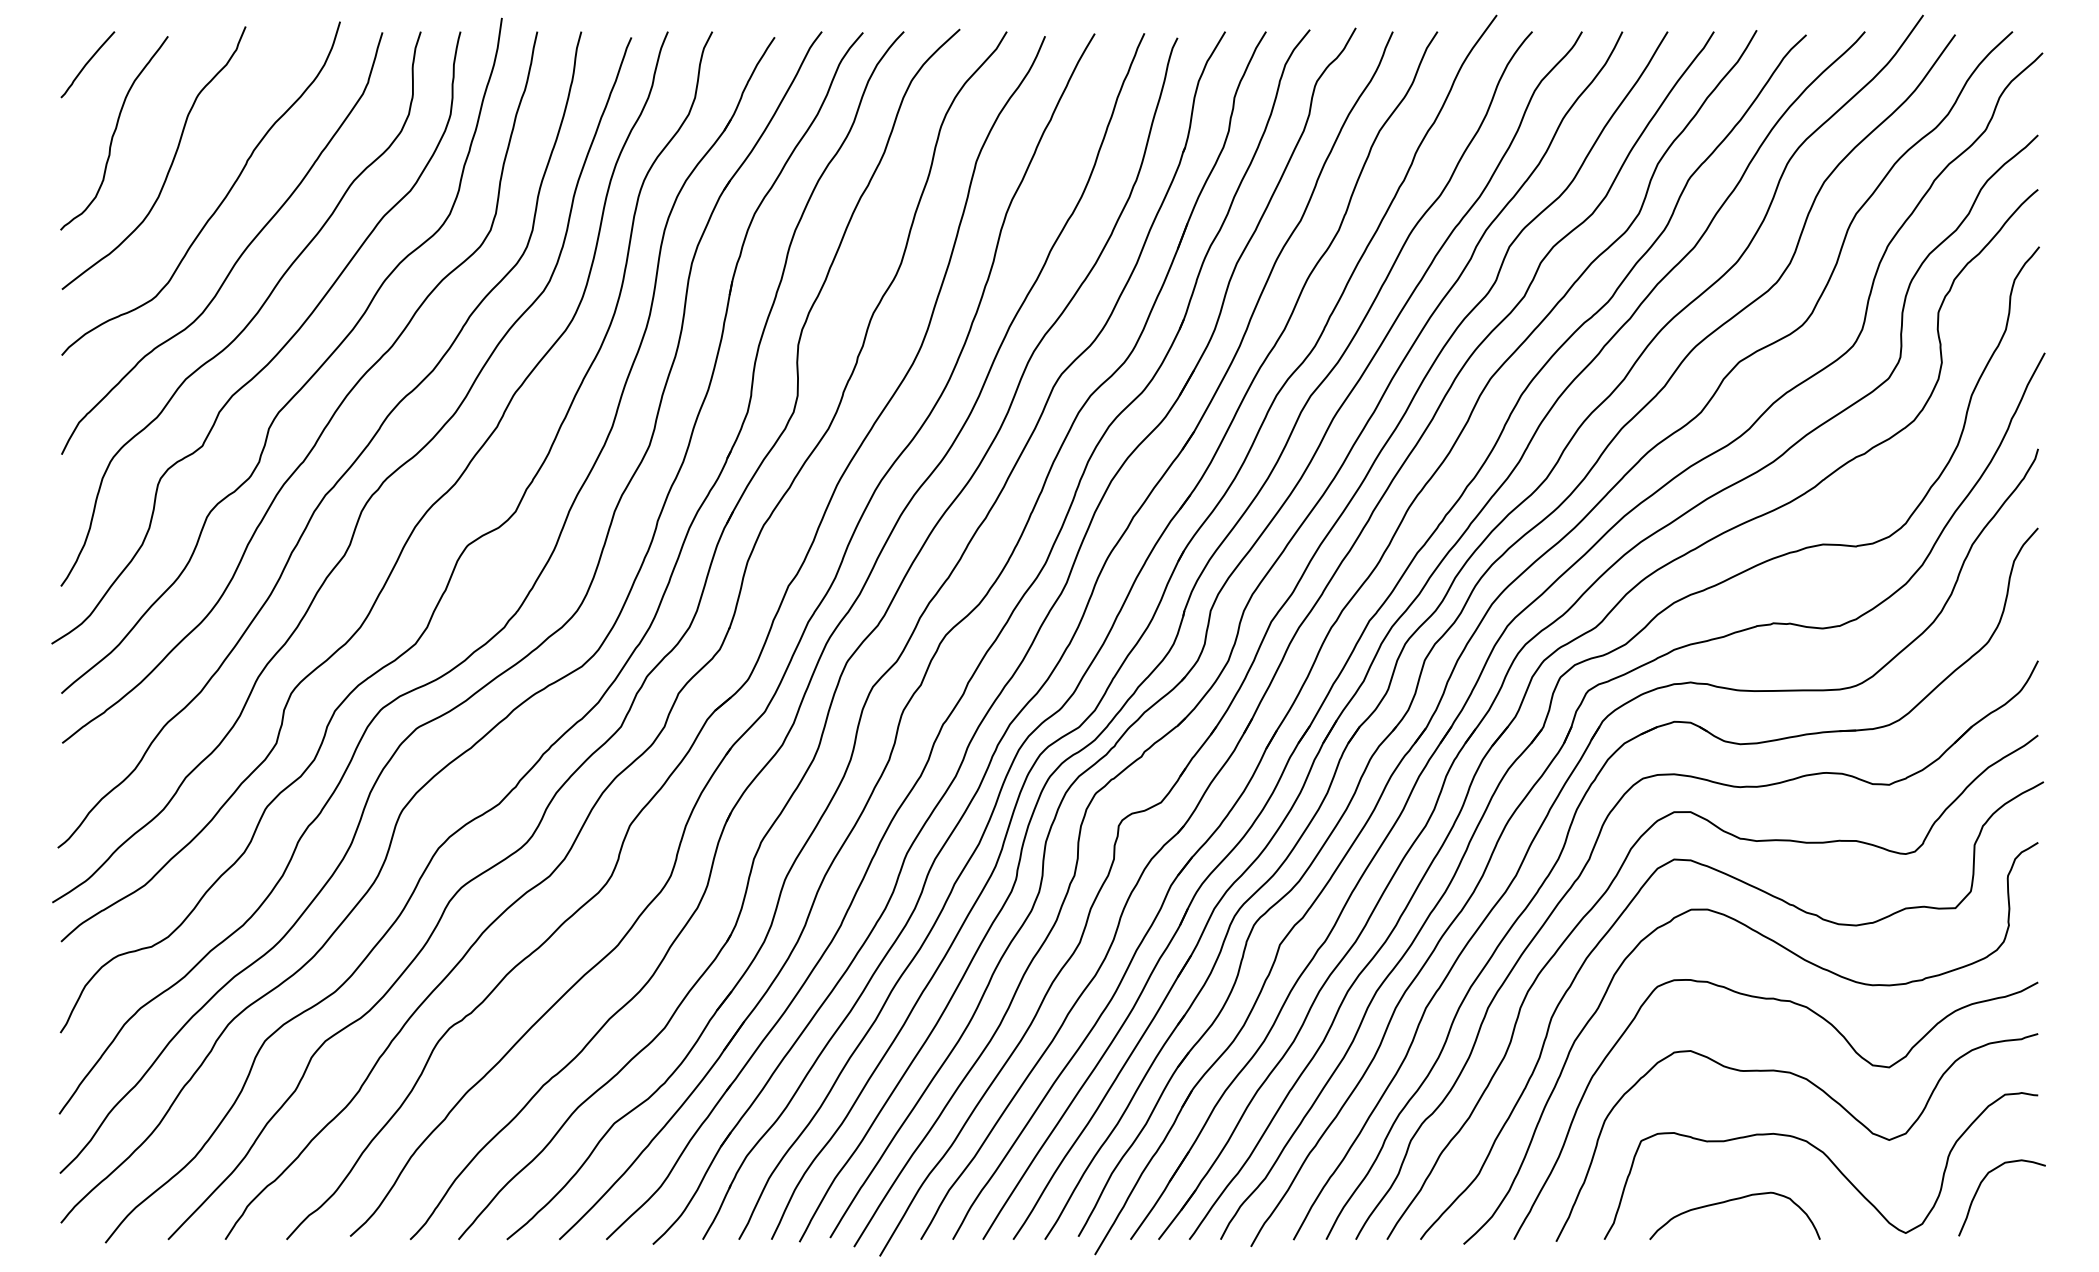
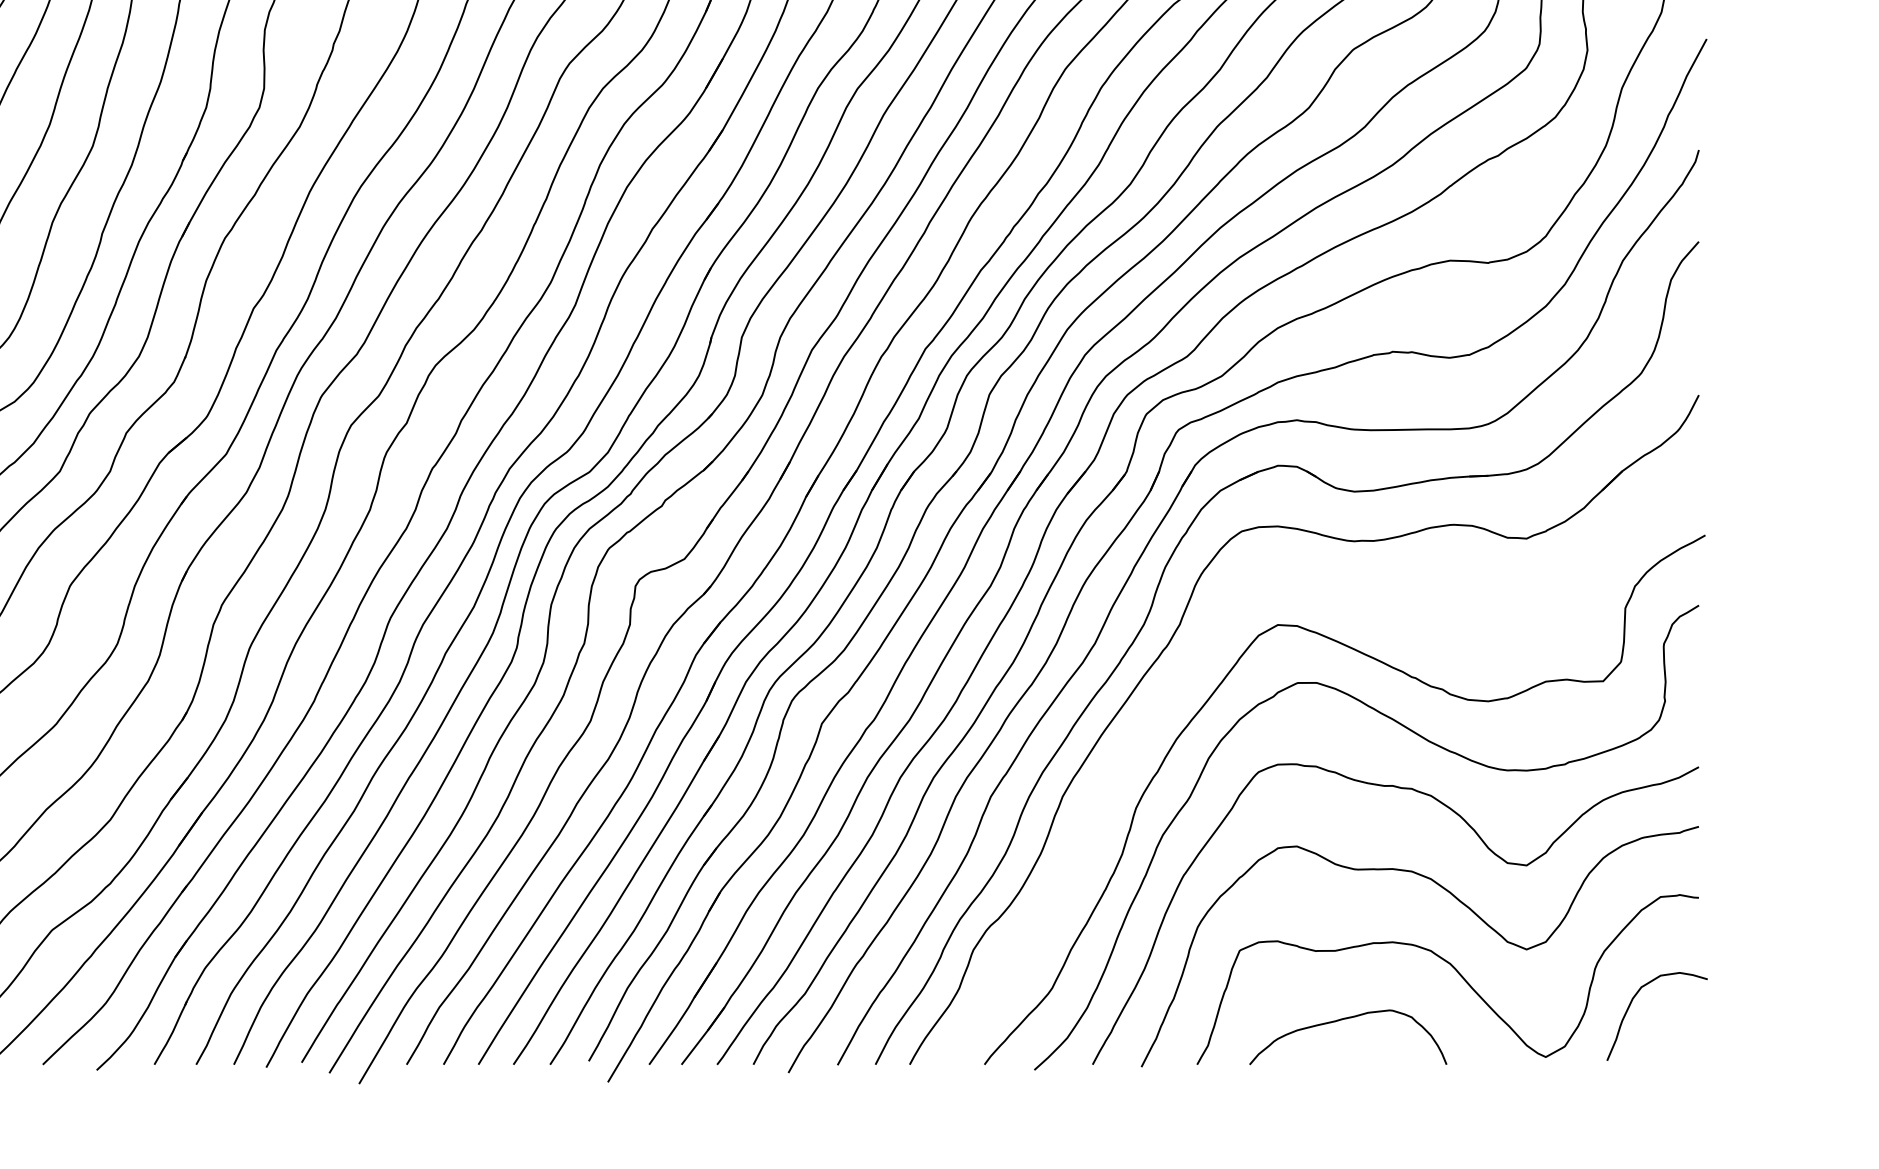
curve: (1604, 895) -> (1197, 666), removed

